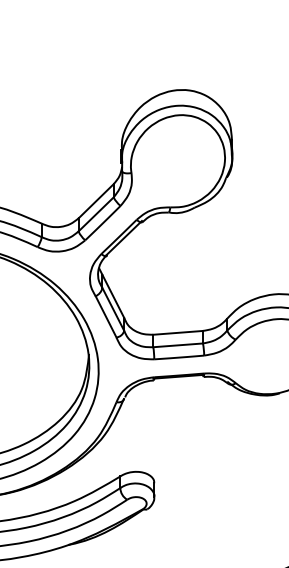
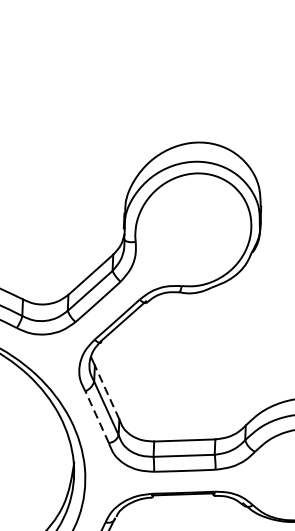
line: (113, 296) -> (107, 392), solid -> dashed
line: (105, 316) -> (96, 416), solid -> dashed

